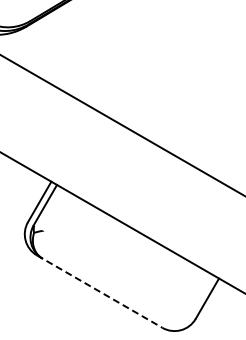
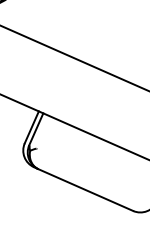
line: (100, 291) -> (84, 188), dashed -> solid

